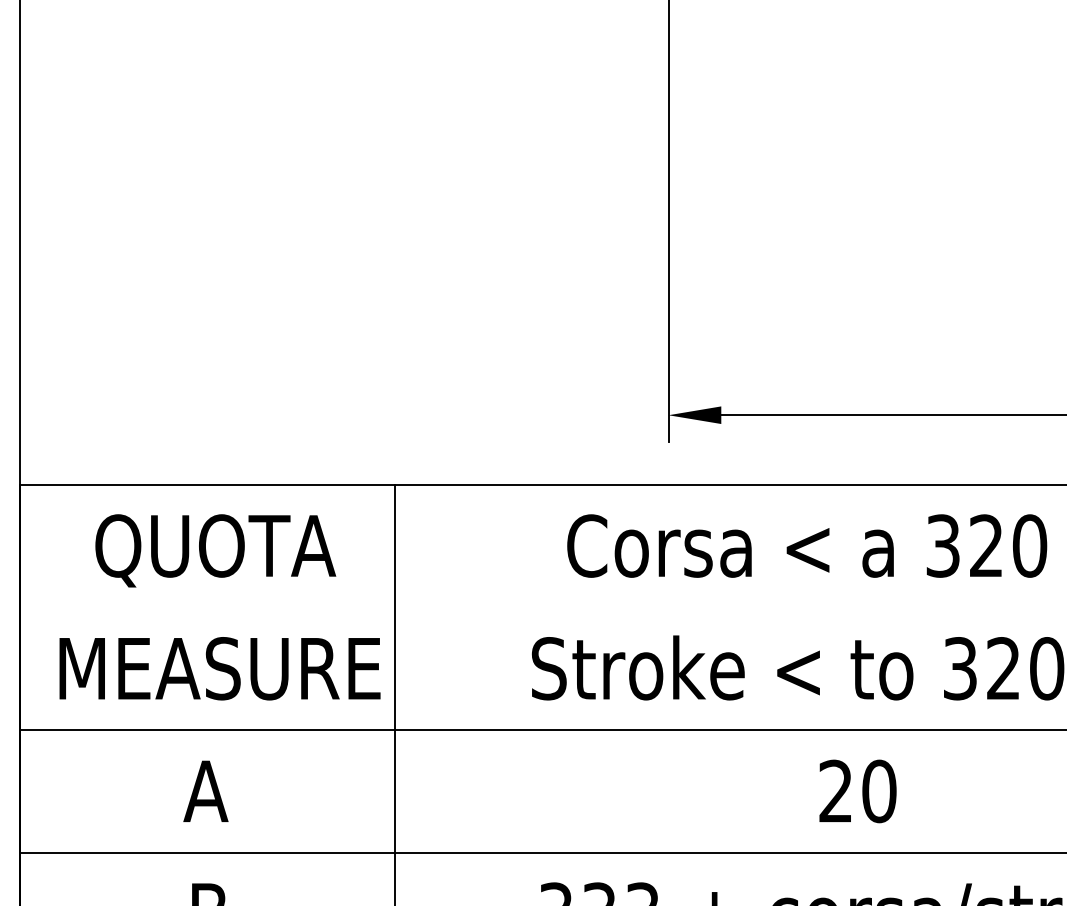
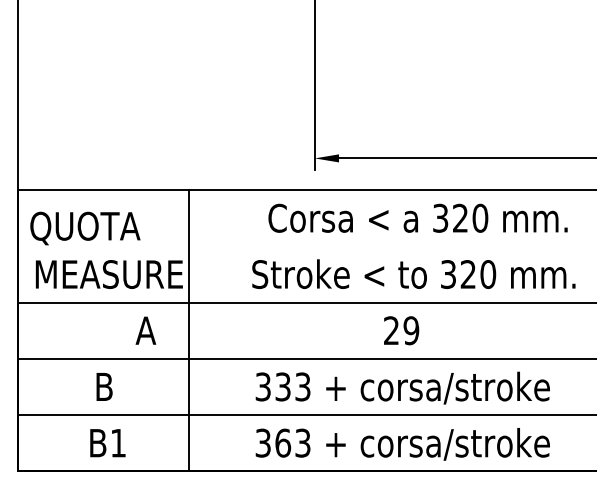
text: (215, 550) -> (85, 228), moved
text: (205, 790) -> (145, 330), moved
text: (879, 790) -> (411, 330), 20 -> 29

